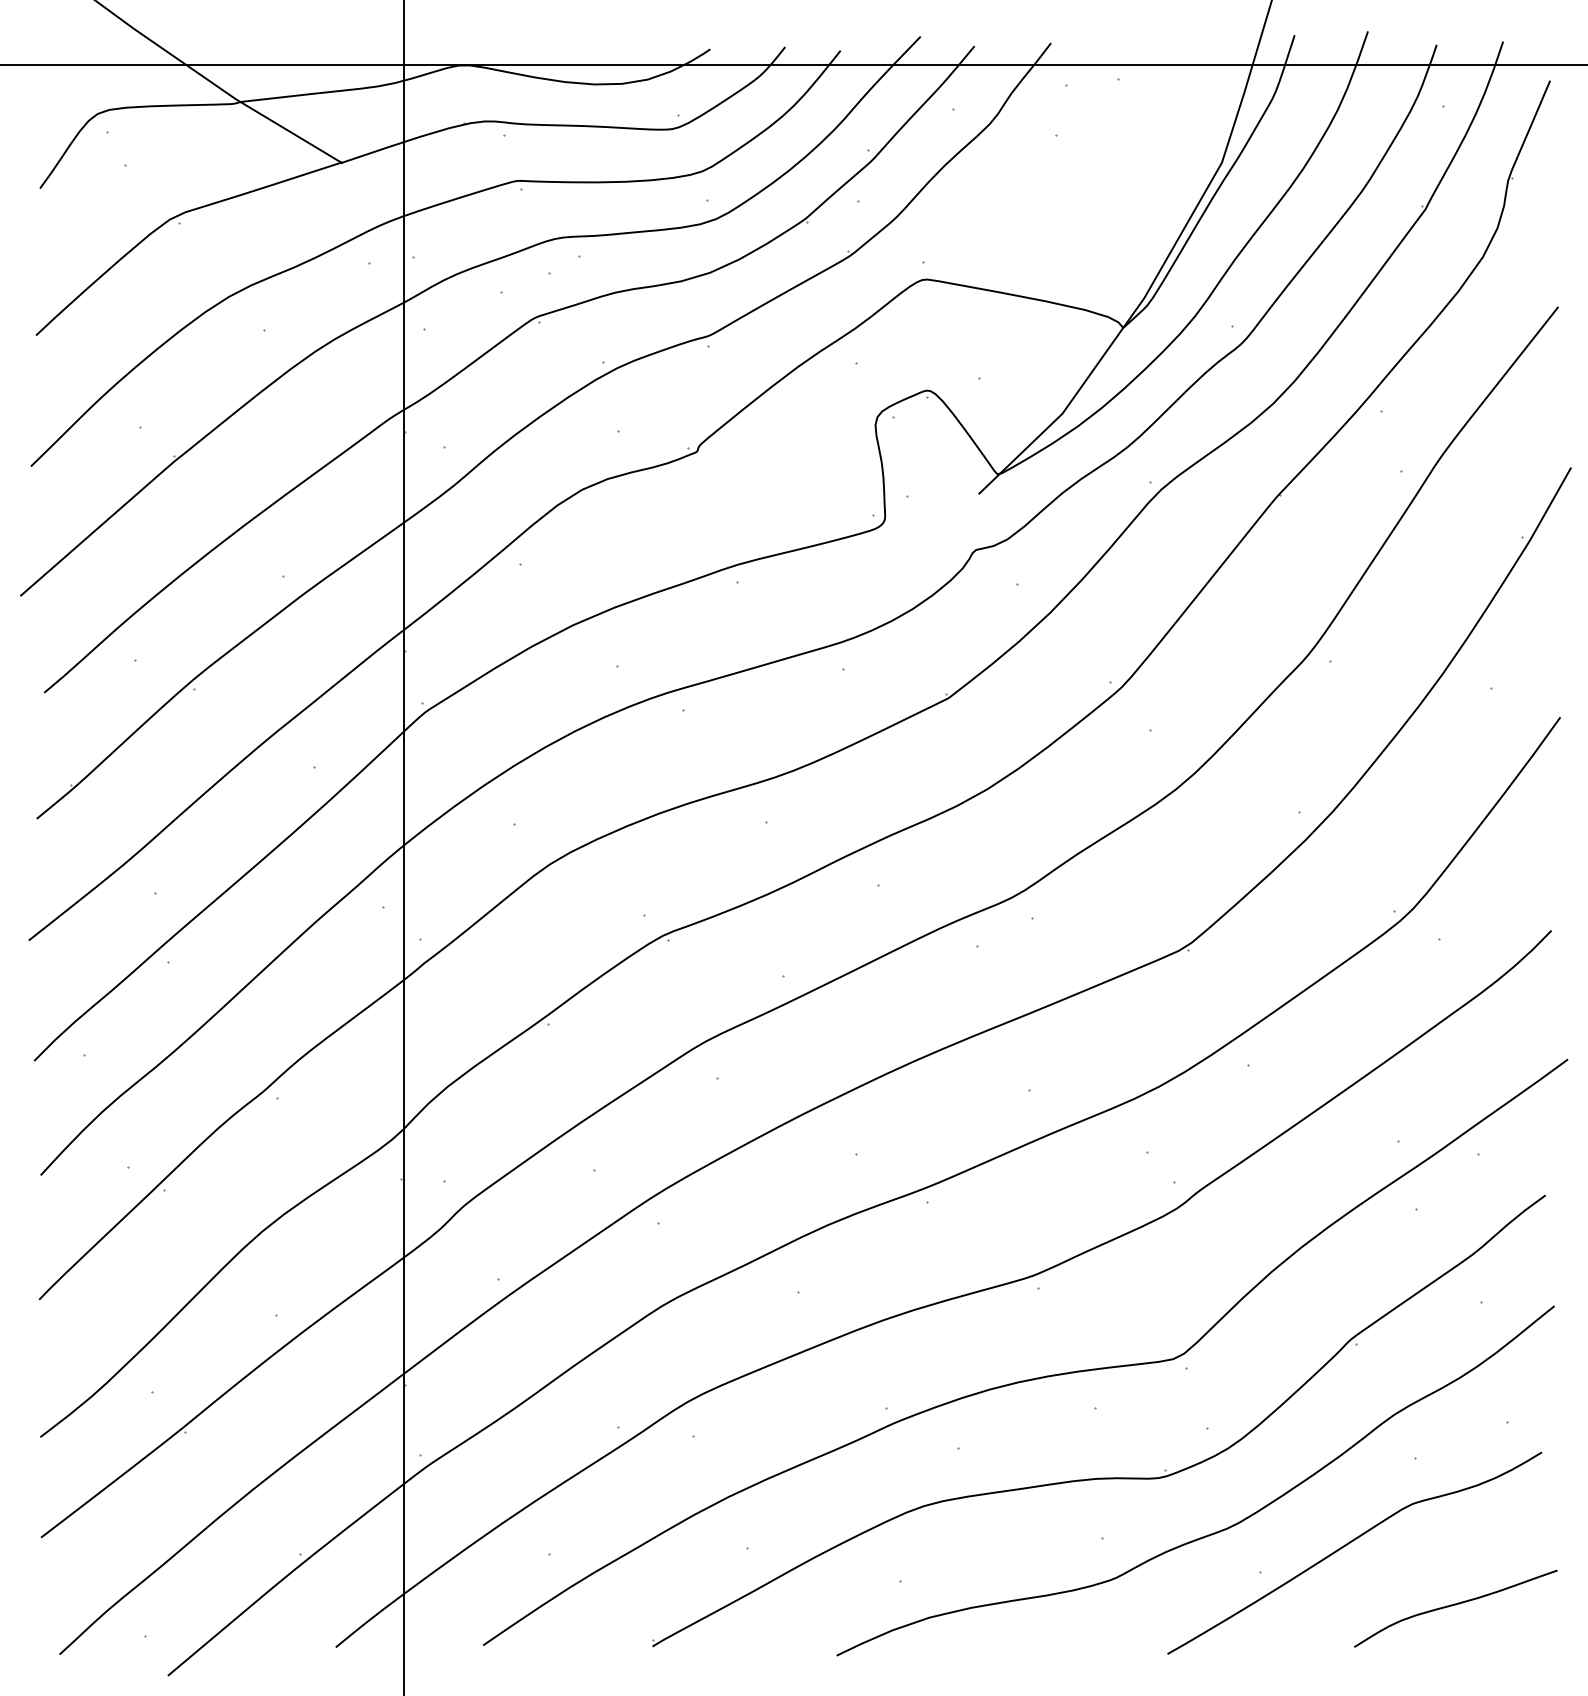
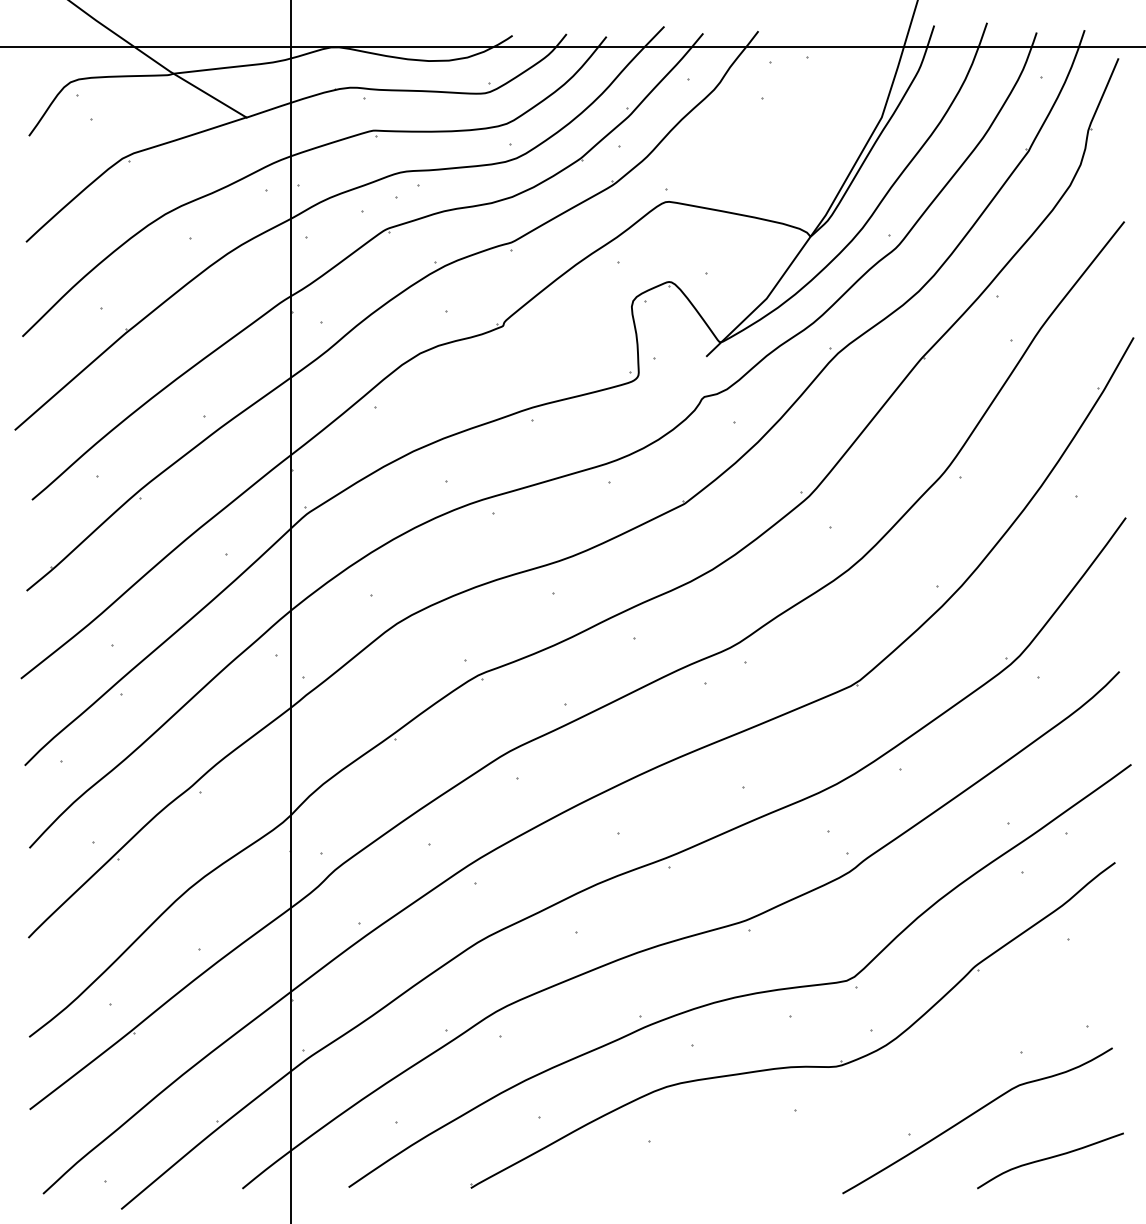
curve: (1217, 1530) -> (878, 1104), removed

